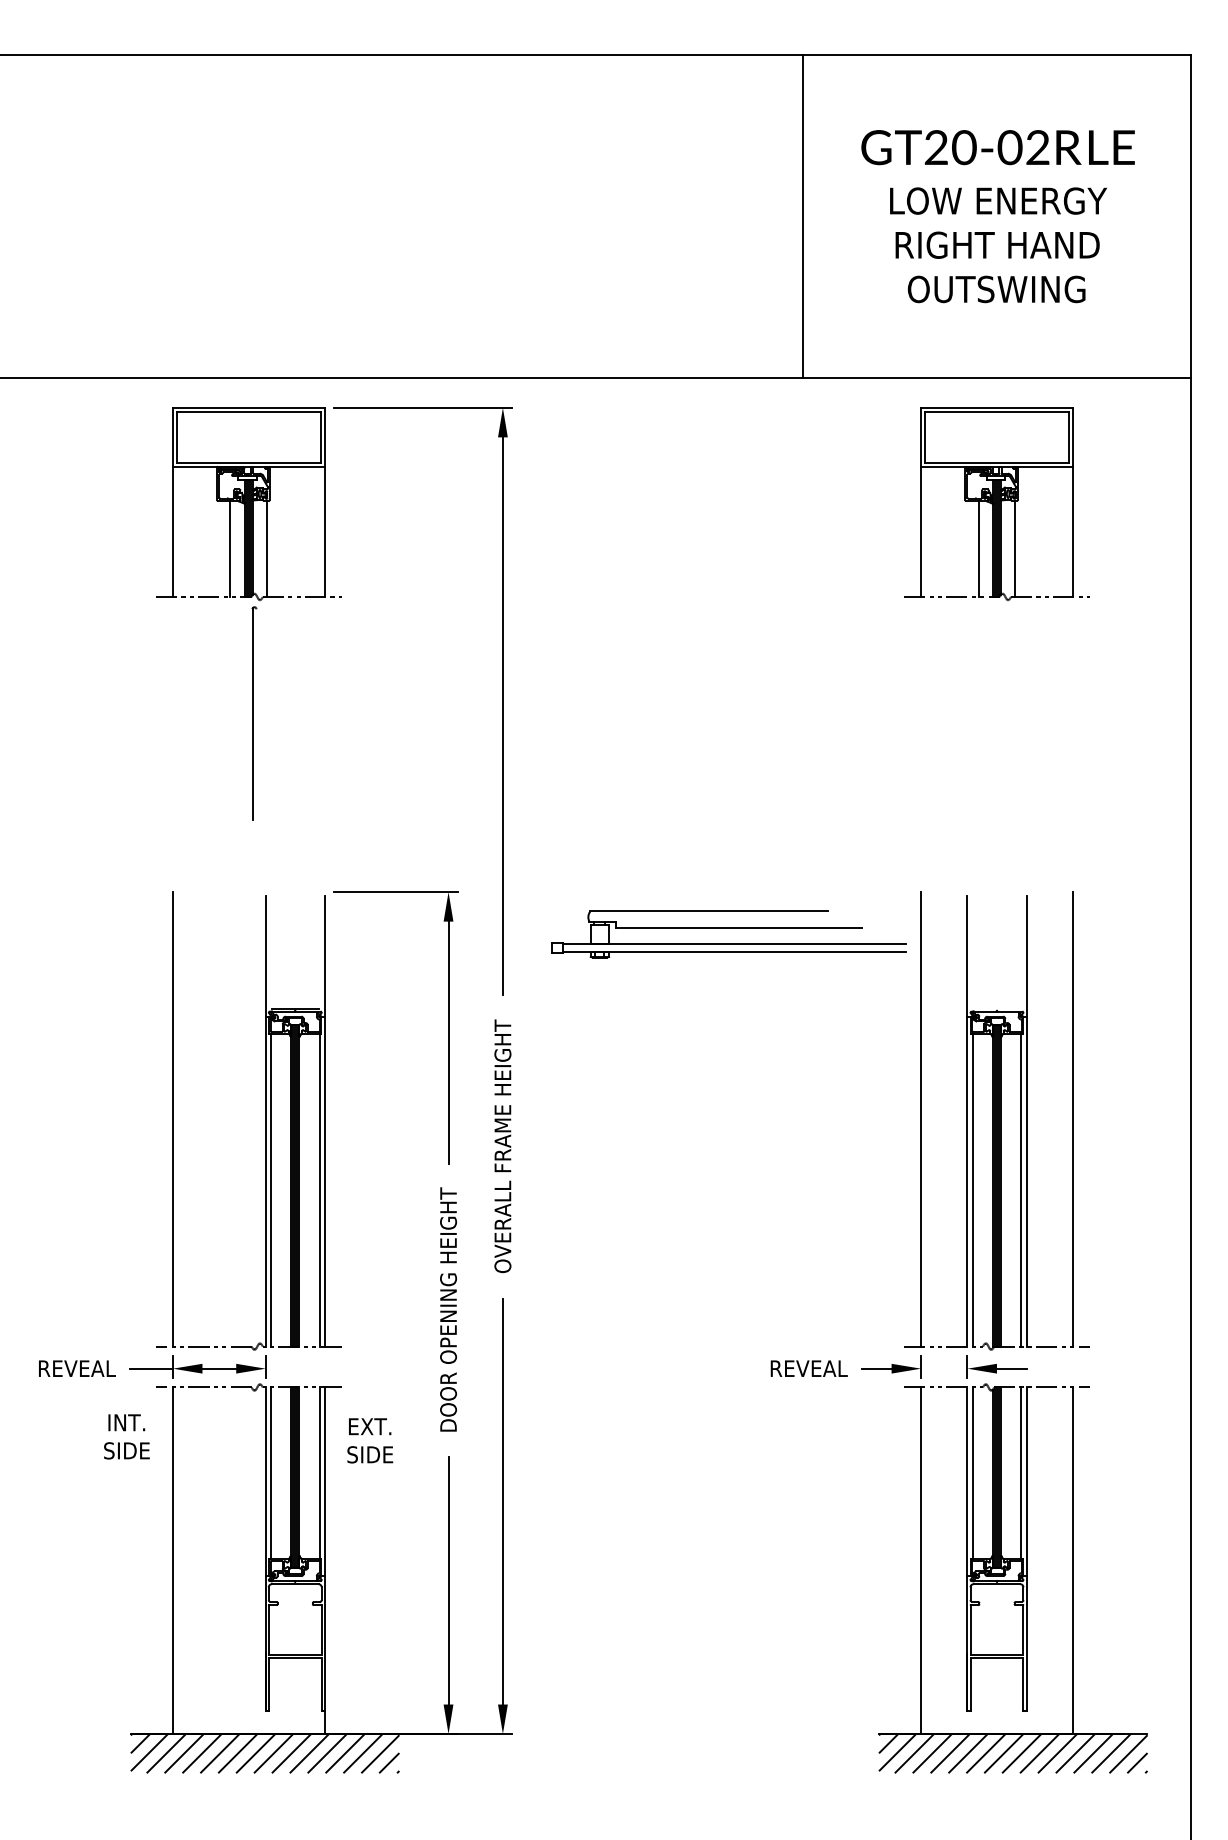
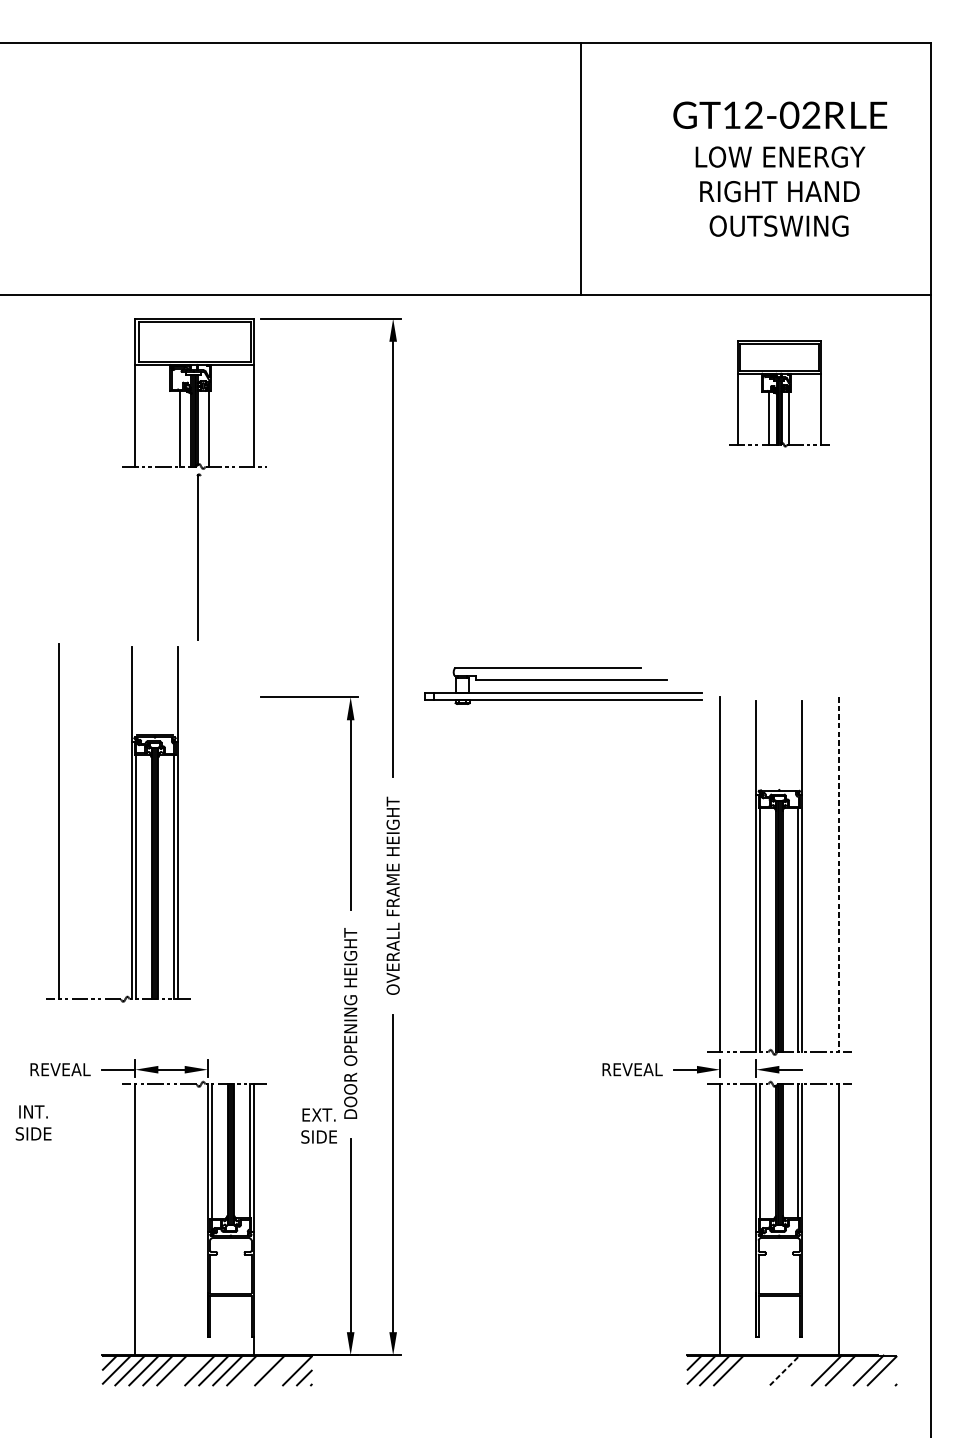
text: (950, 147) -> (743, 115), GT20-02R -> GT12-02R
line: (802, 216) -> (580, 169), moved
part: (996, 504) -> (778, 394), size x0.7
part: (728, 934) -> (563, 685), moved
line: (1072, 1119) -> (838, 874), solid -> dashed
part: (265, 1120) -> (131, 822), moved
text: (126, 1436) -> (33, 1122), moved
text: (370, 1440) -> (319, 1125), moved
line: (237, 1753) -> (185, 1370), removed
line: (327, 1753) -> (256, 1370), removed
line: (363, 1753) -> (284, 1370), removed
line: (950, 1753) -> (743, 1370), removed
line: (968, 1753) -> (757, 1370), removed
line: (986, 1753) -> (771, 1370), removed
line: (1004, 1753) -> (785, 1370), solid -> dashed
line: (1021, 1753) -> (798, 1370), removed
line: (1039, 1753) -> (812, 1370), removed
line: (1093, 1753) -> (854, 1370), removed
line: (1137, 1762) -> (889, 1377), removed

